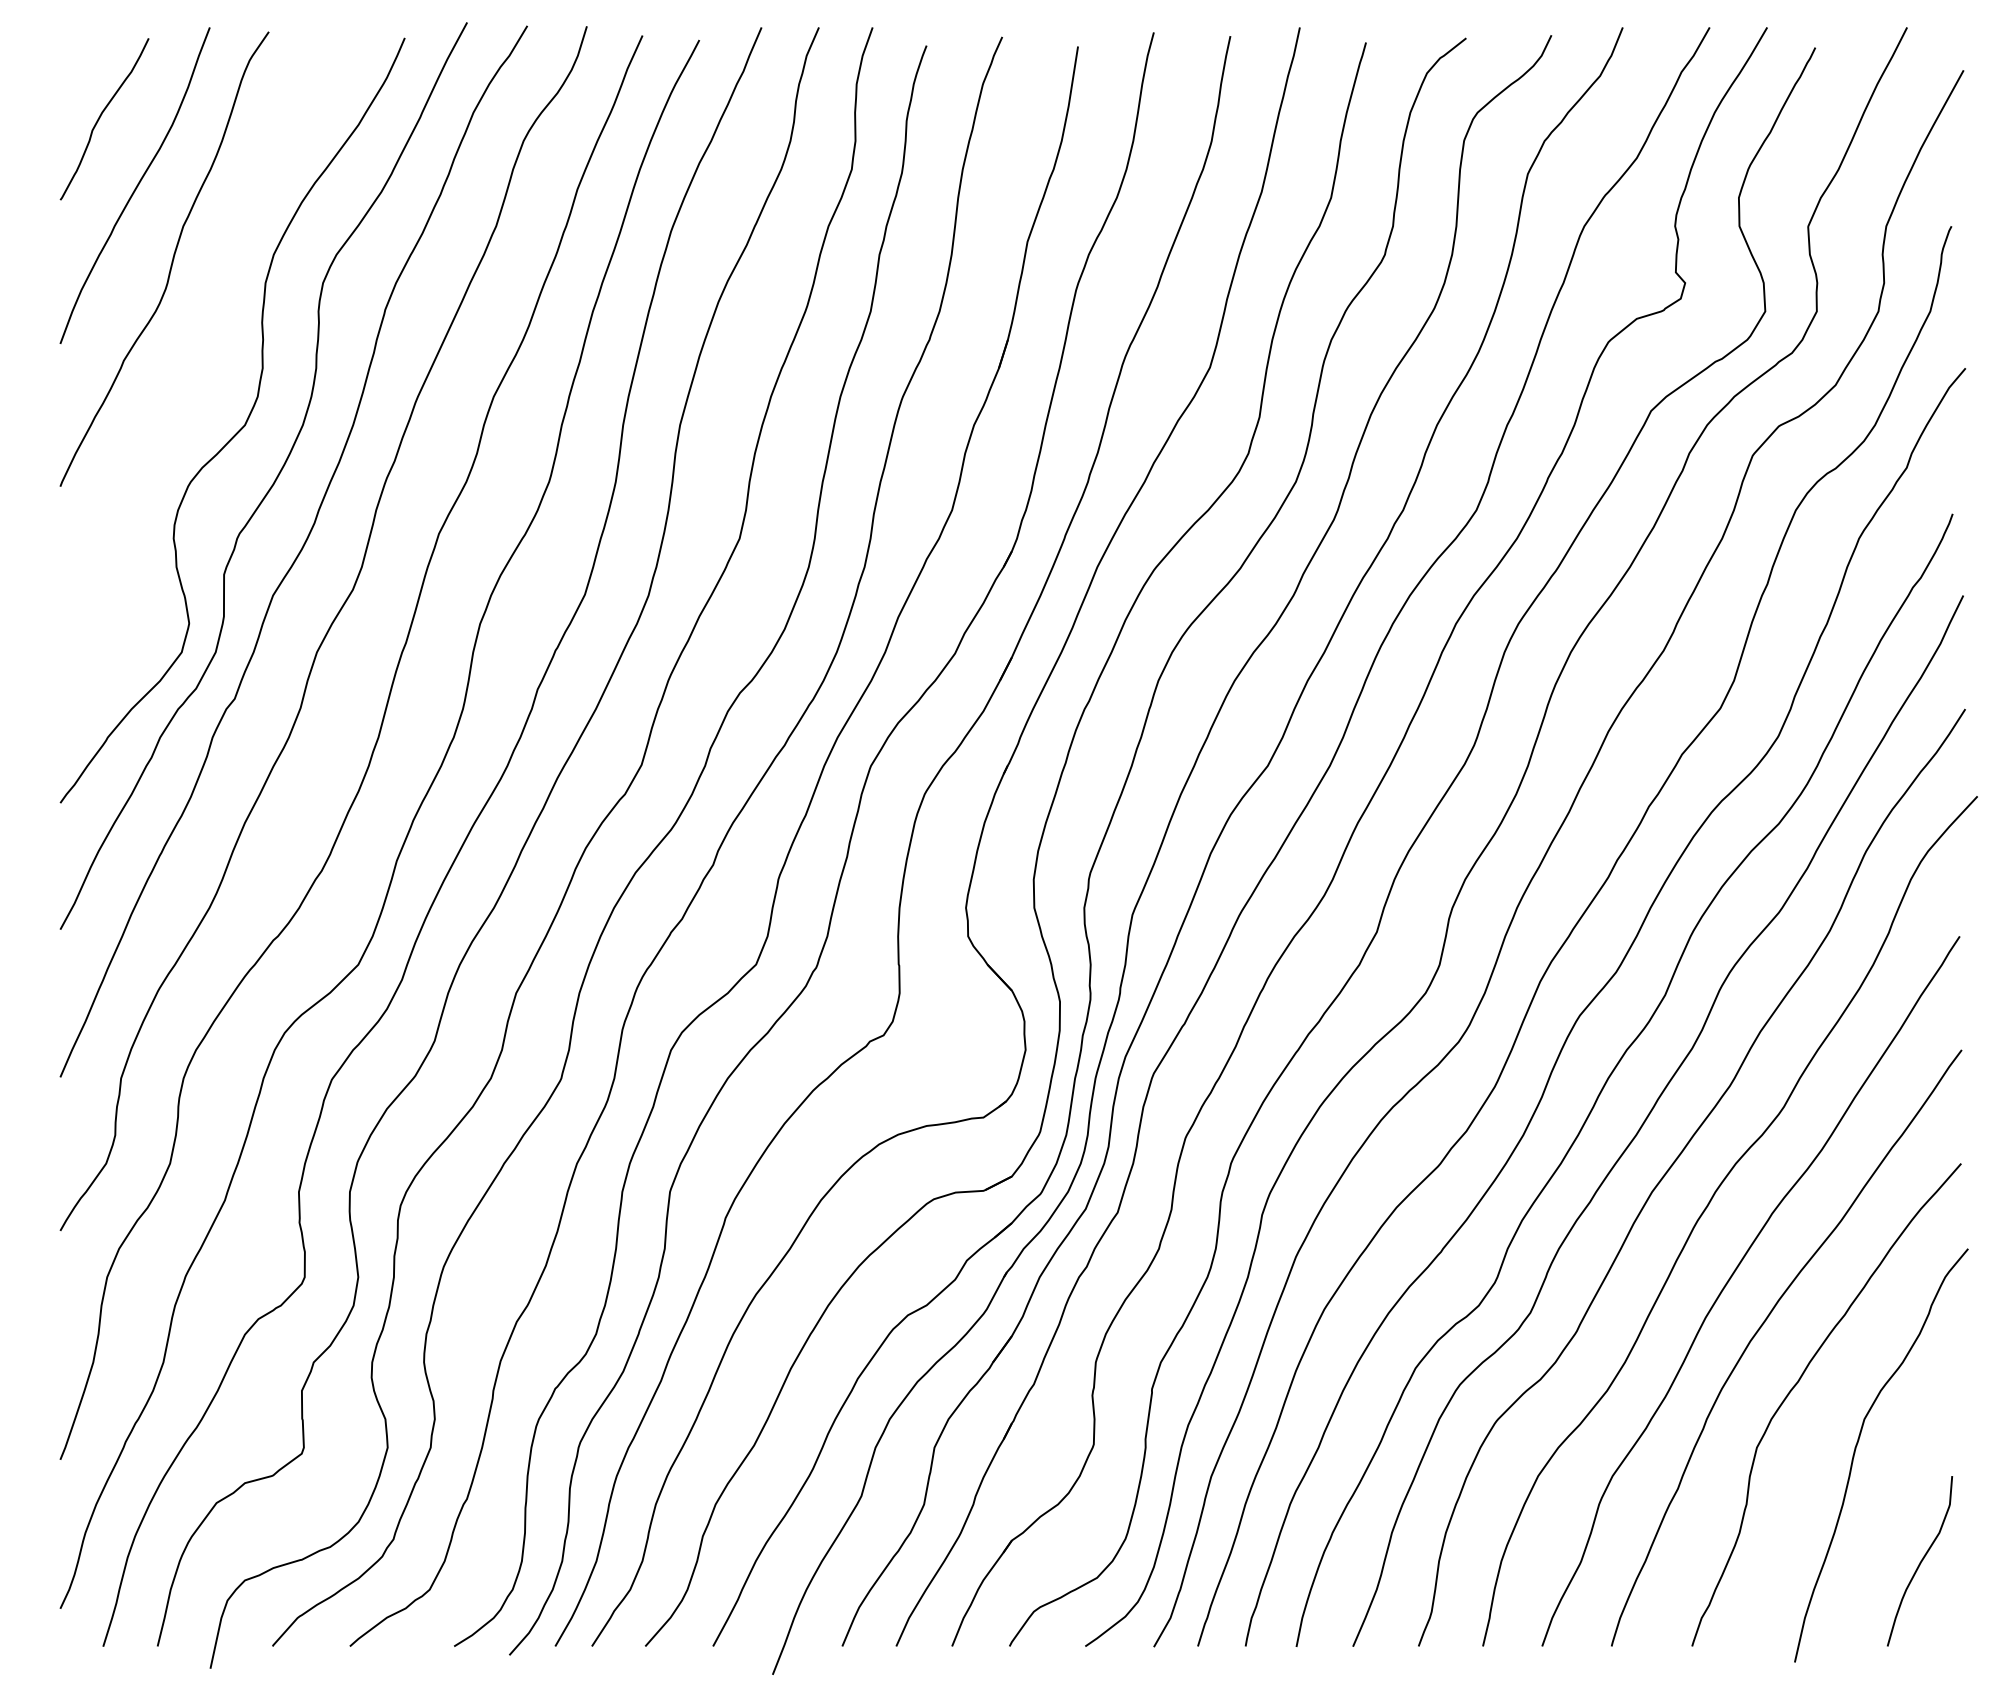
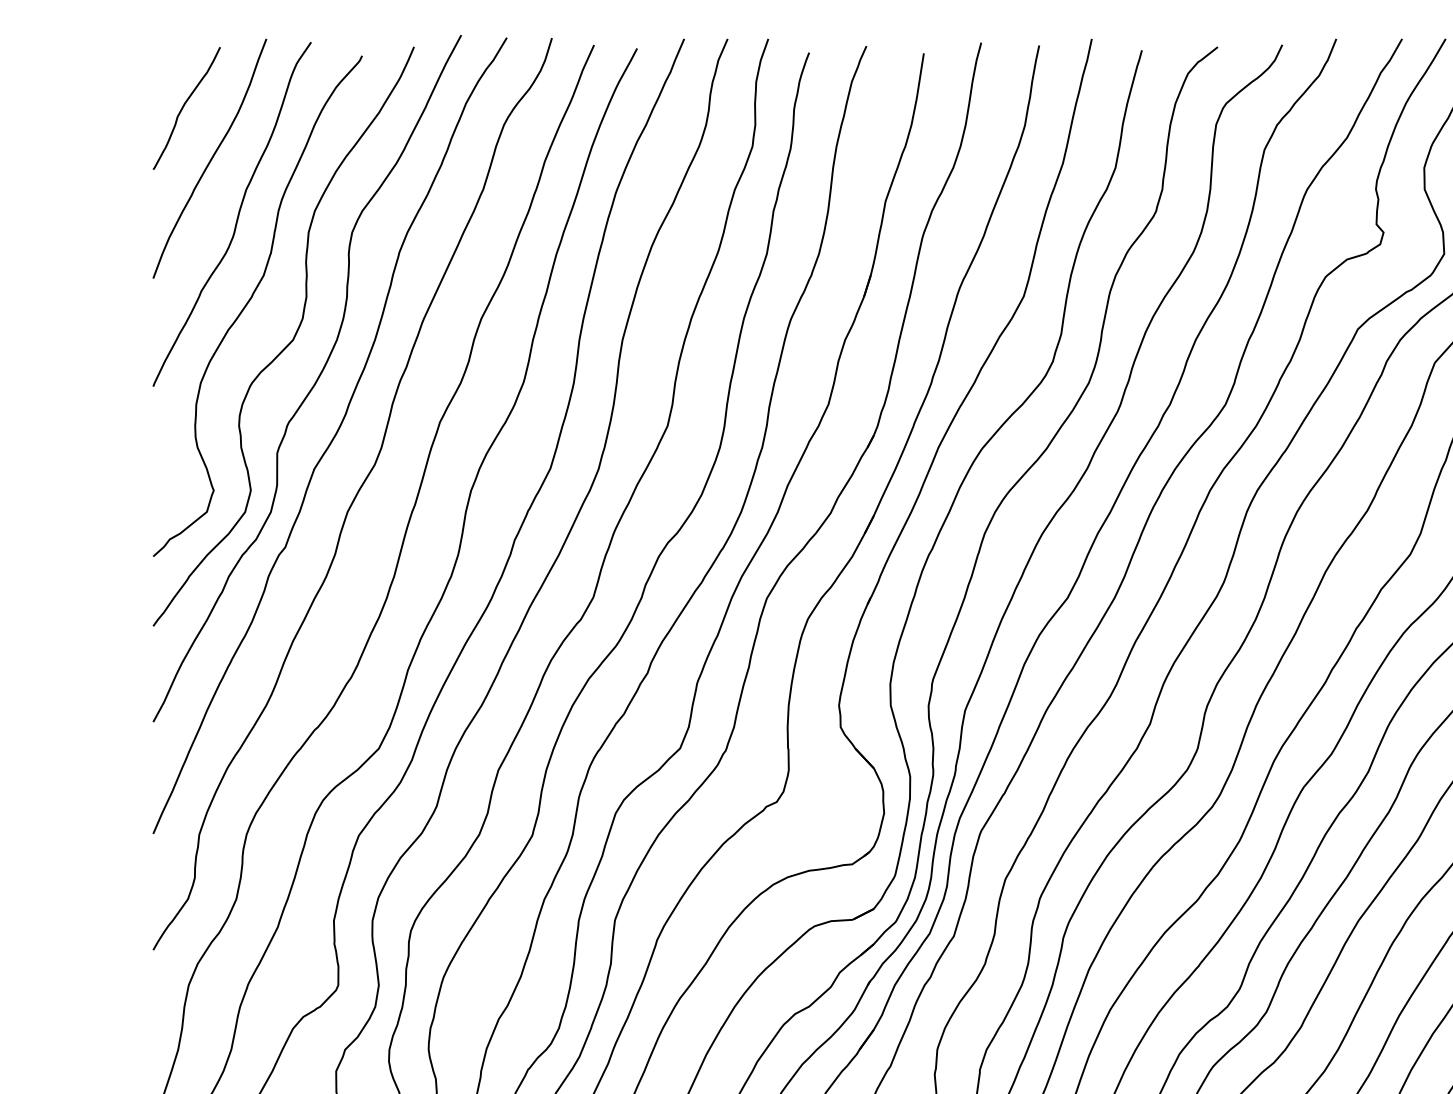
curve: (187, 374) -> (249, 301), added

